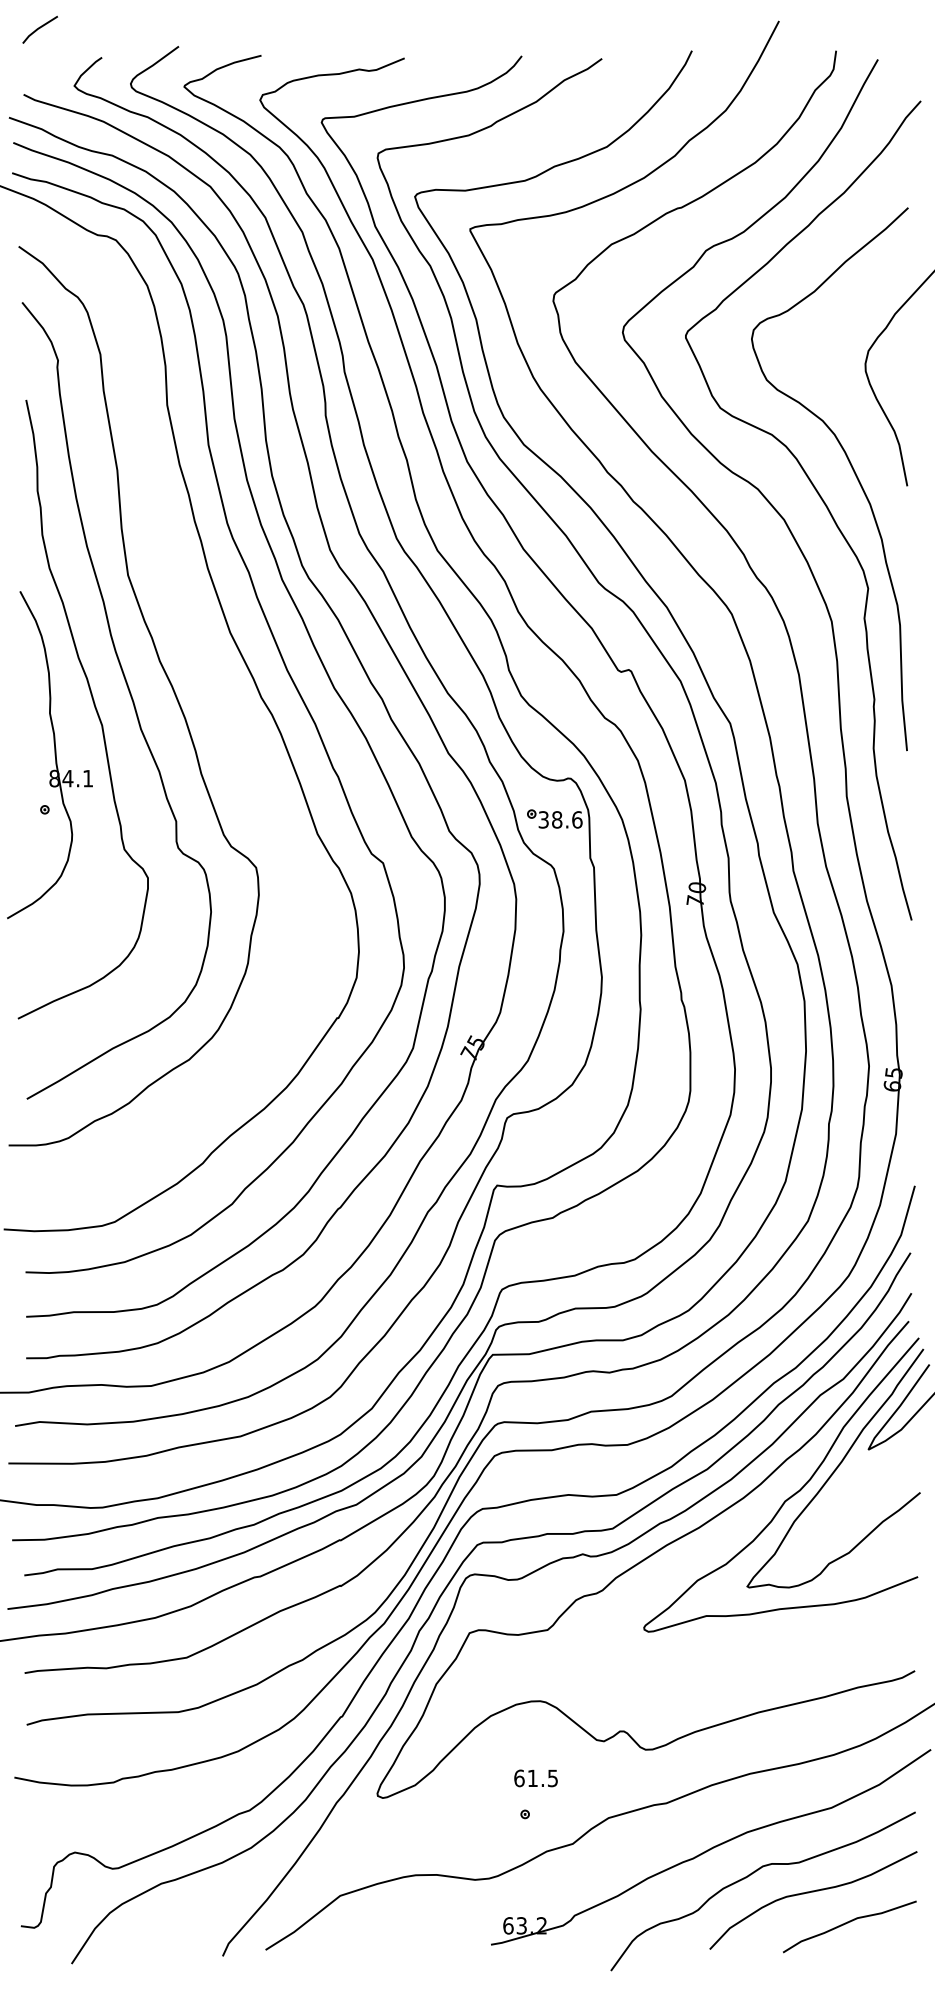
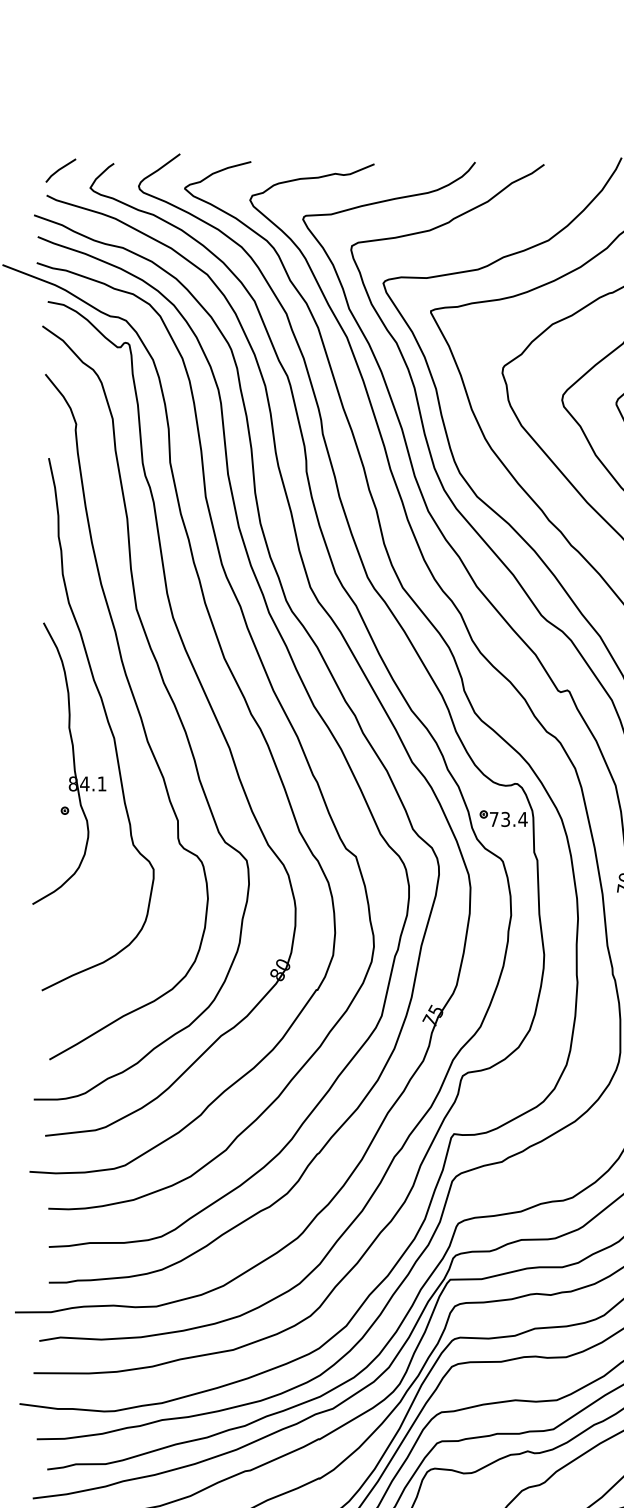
line: (39, 29) -> (60, 170), moved
part: (209, 680) -> (206, 699), added
text: (560, 819) -> (508, 819), 38.6 -> 73.4

